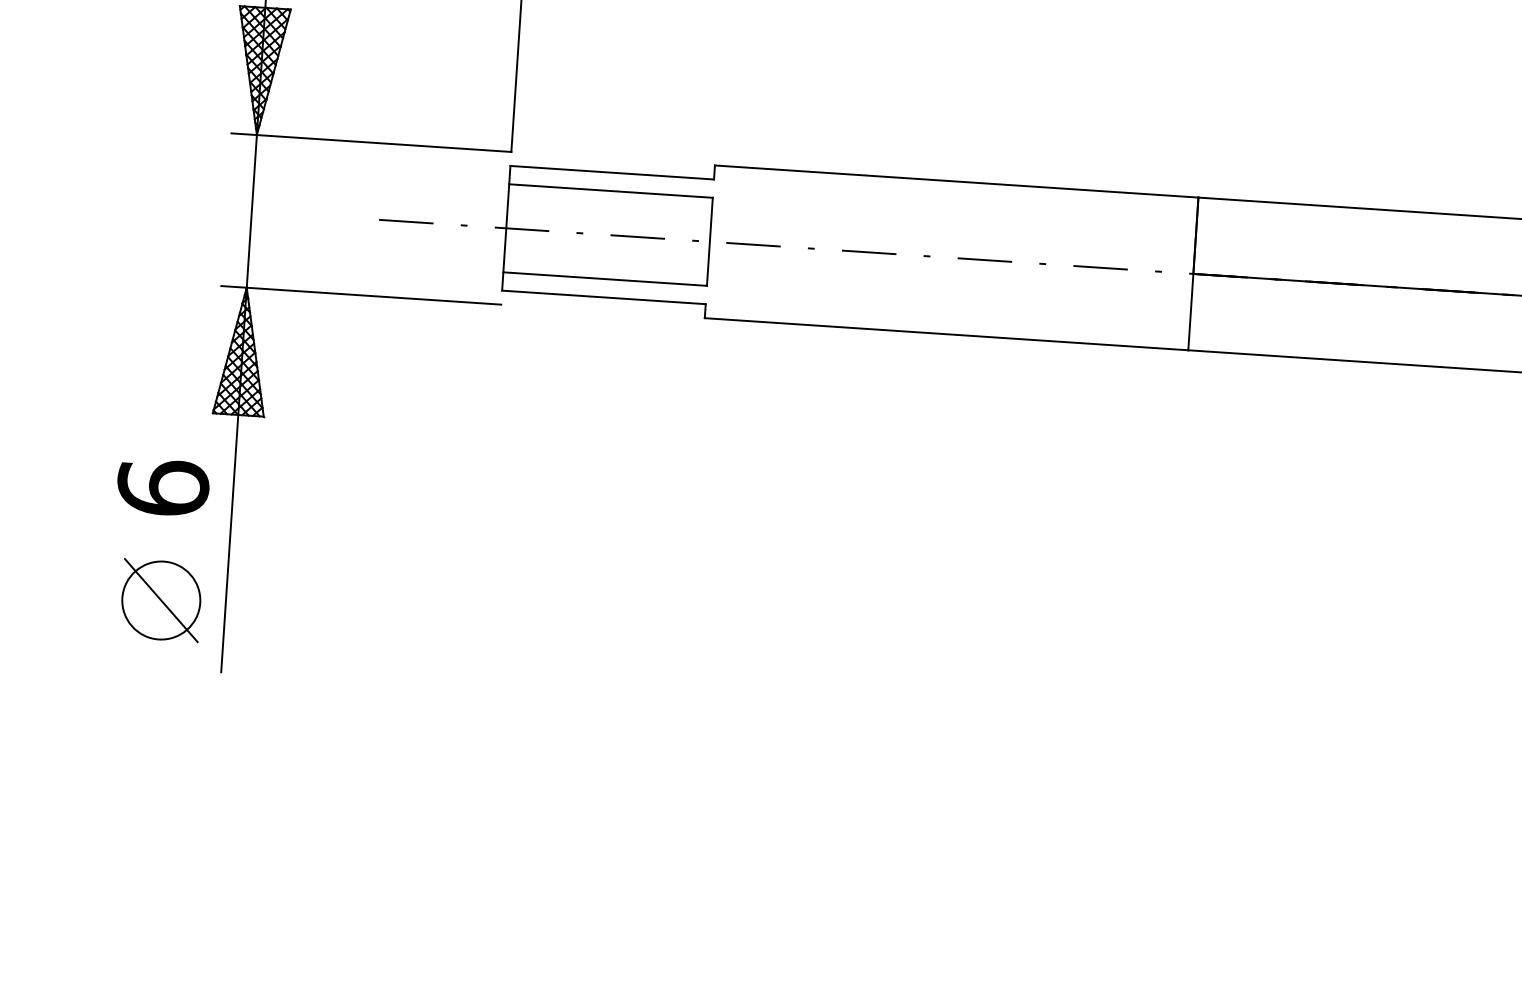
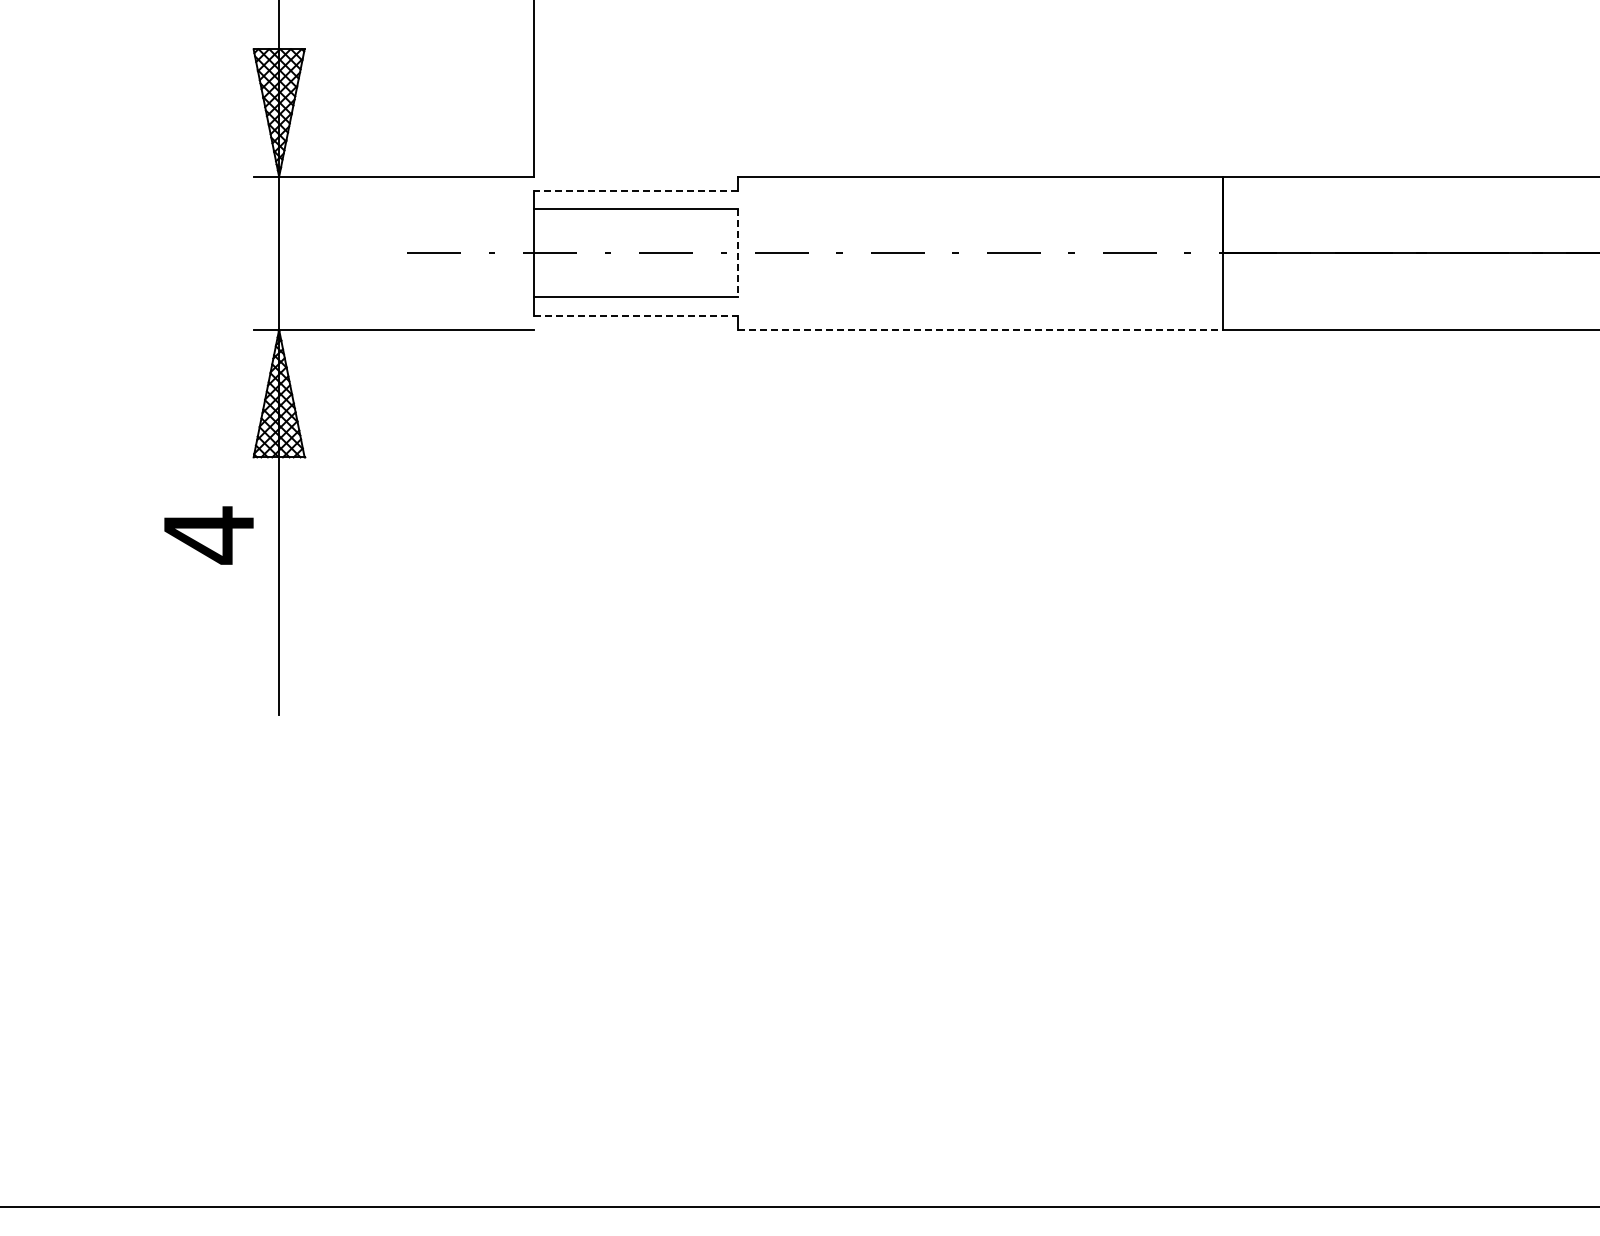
line: (611, 172) -> (635, 190), solid -> dashed
line: (710, 241) -> (738, 253), solid -> dashed
line: (604, 297) -> (636, 315), solid -> dashed
line: (947, 333) -> (981, 329), solid -> dashed
text: (162, 488) -> (208, 535), 6 -> 4
part: (161, 600) -> (214, 647), removed

